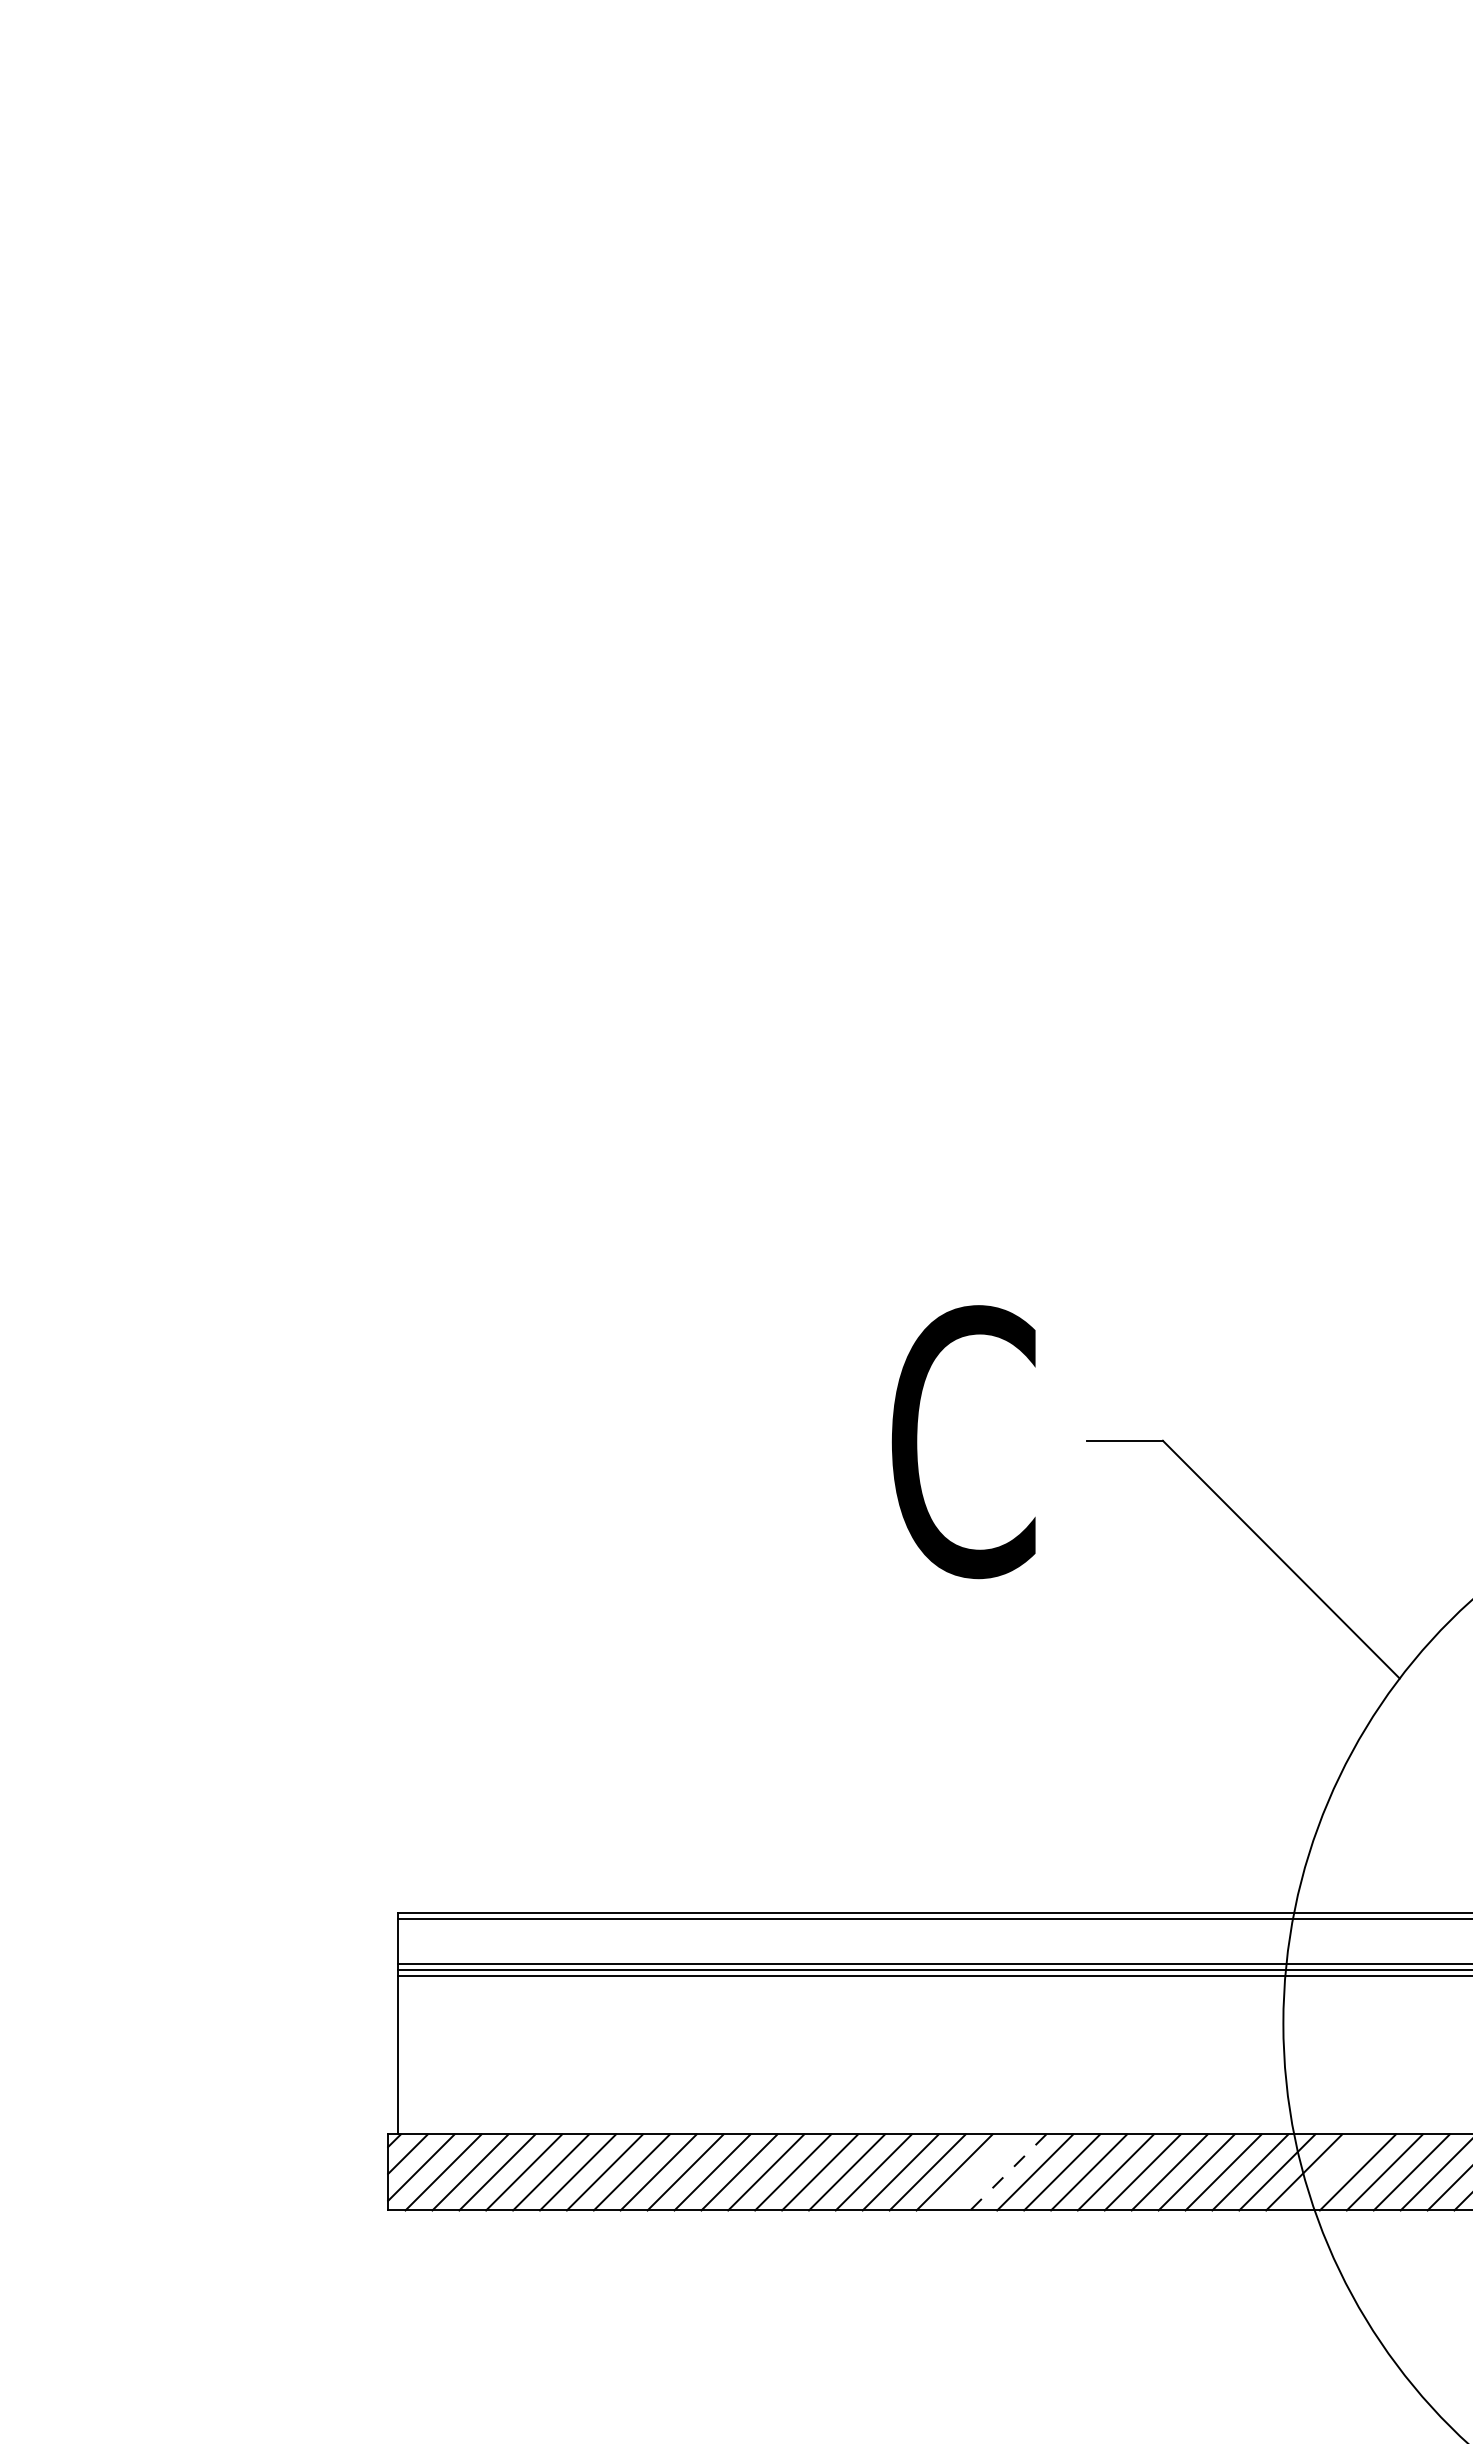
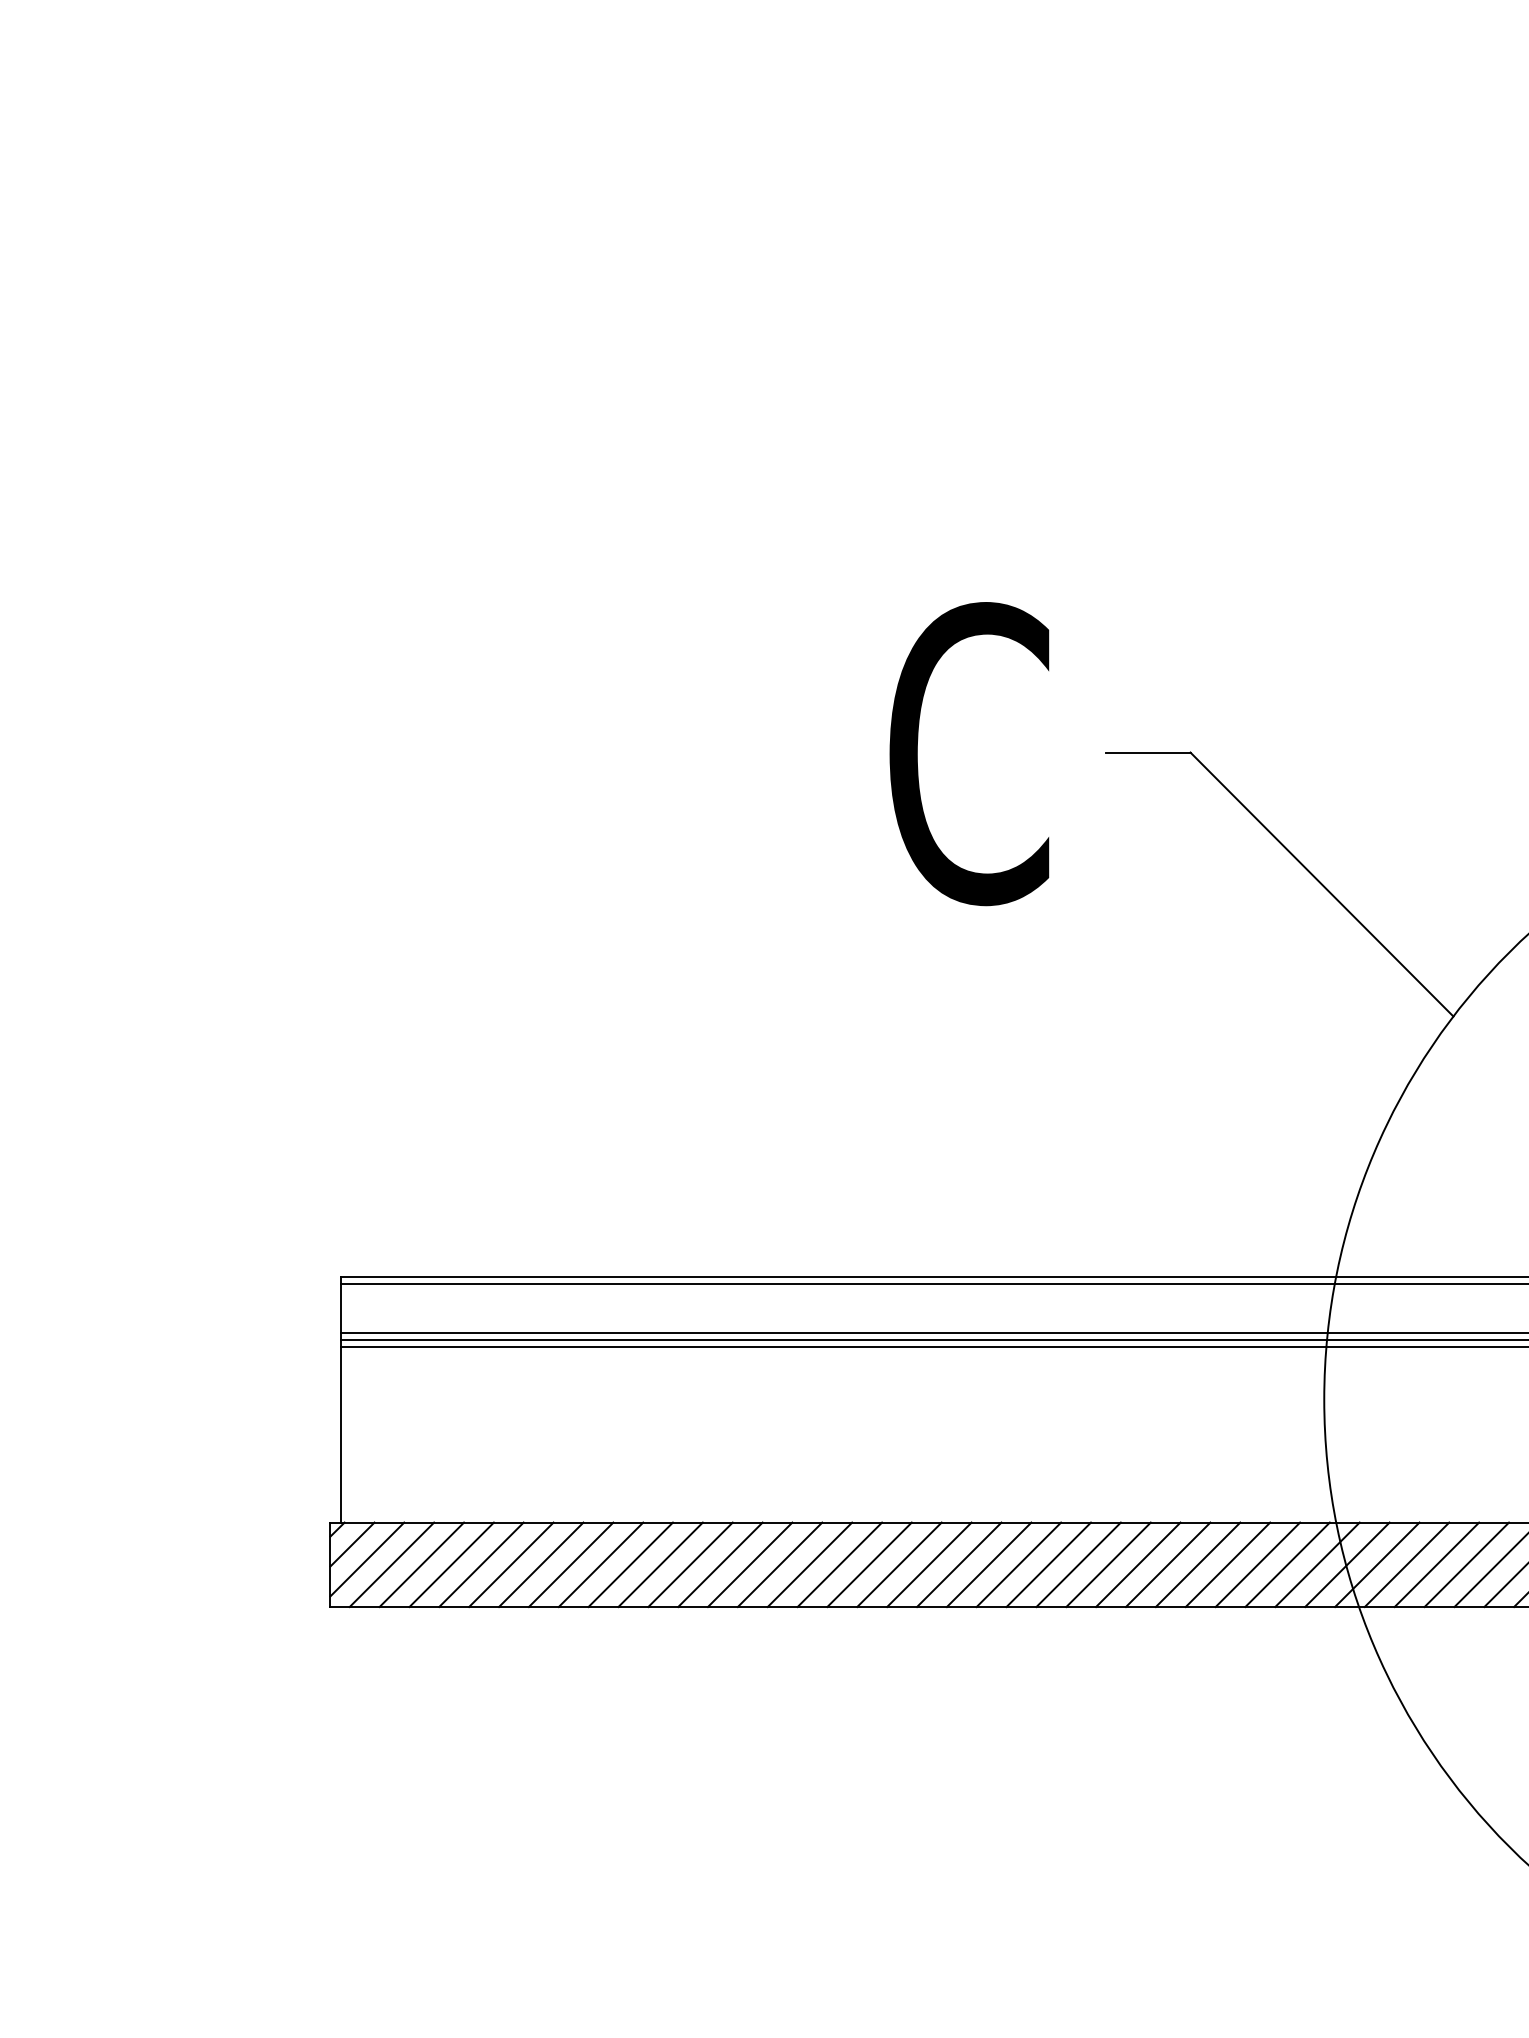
line: (981, 2172) -> (989, 1564), added
line: (1008, 2172) -> (1019, 1564), dashed -> solid
line: (1331, 2172) -> (1377, 1564), added

